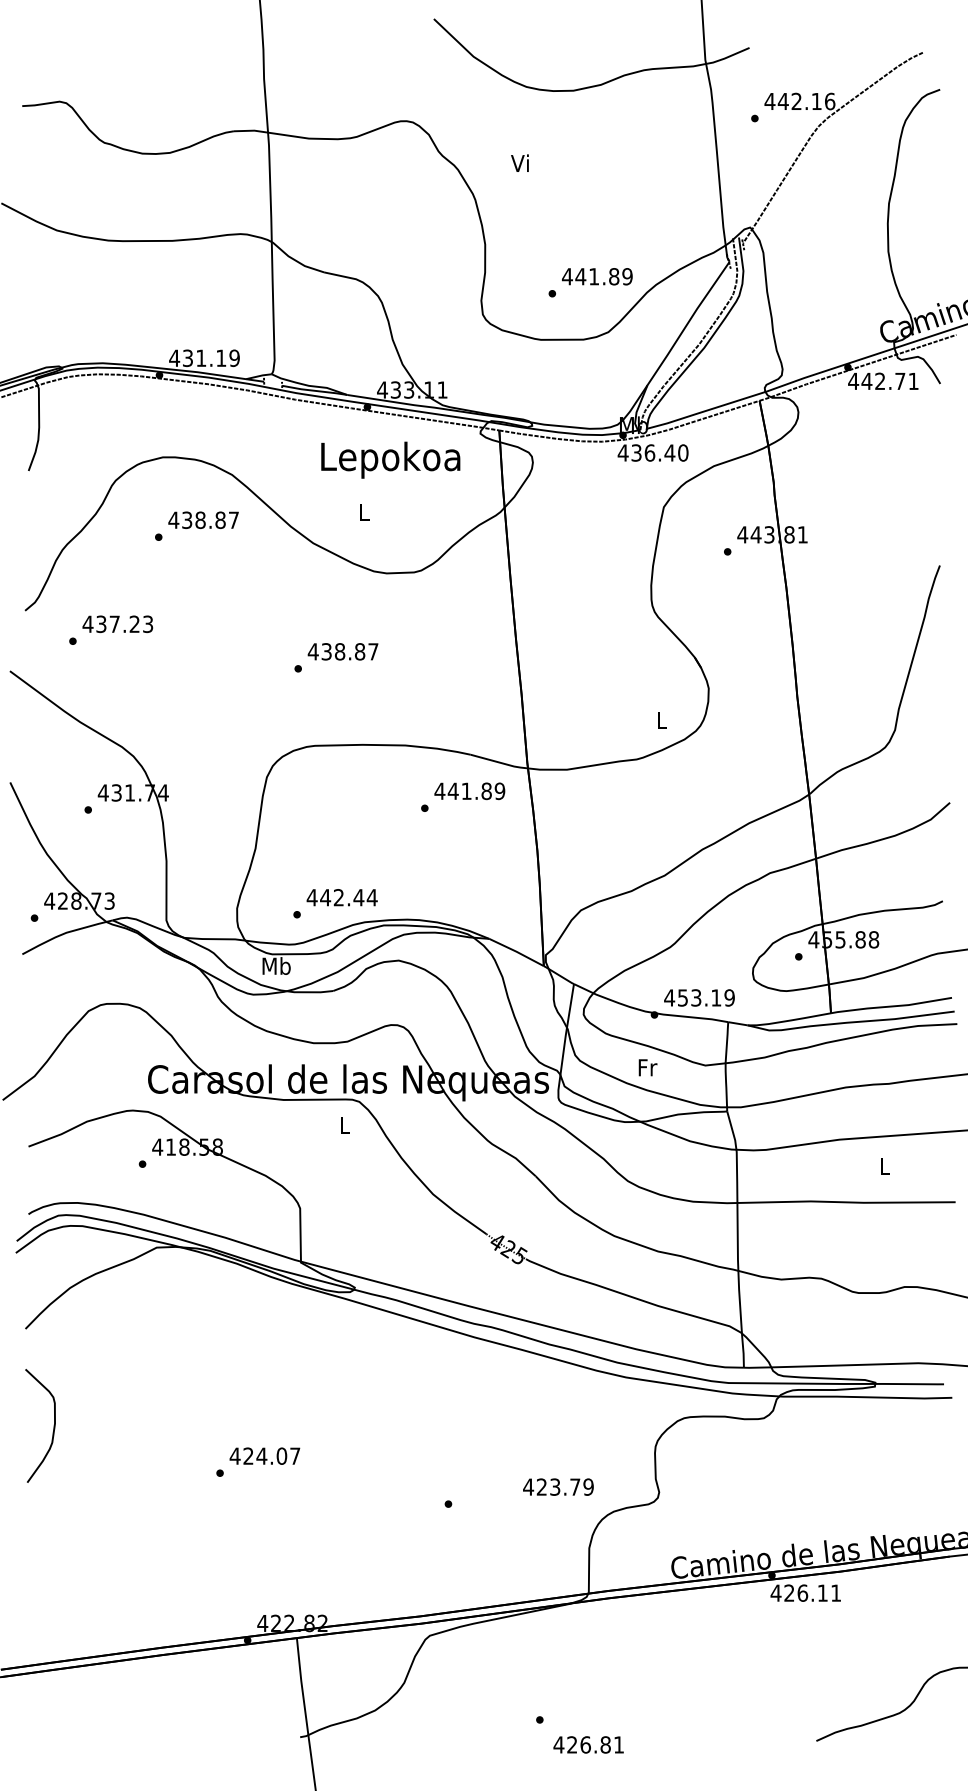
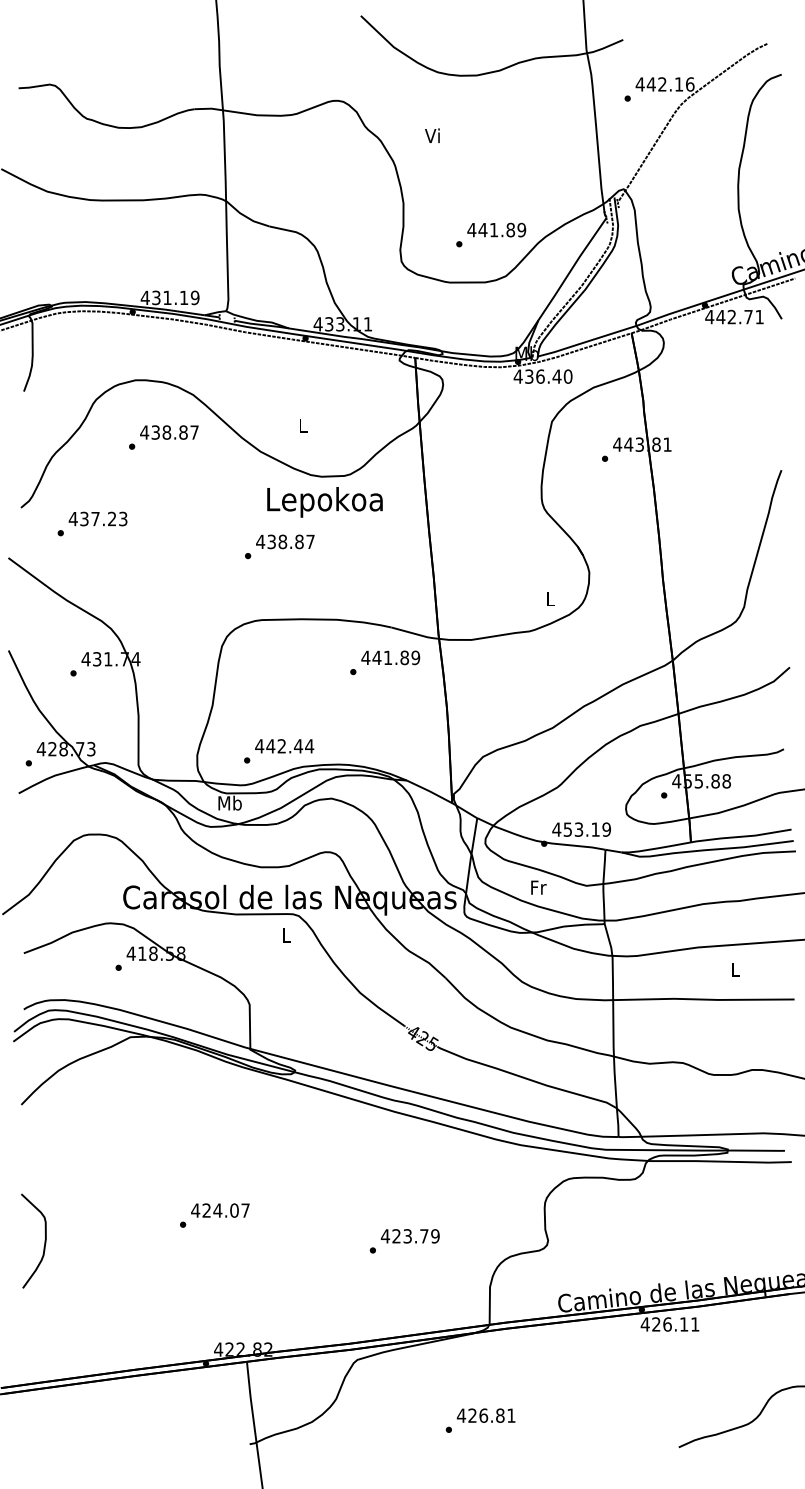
text: (390, 459) -> (324, 501), moved
curve: (53, 1425) -> (44, 1240), moved
text: (558, 1486) -> (410, 1235), moved
text: (588, 1744) -> (486, 1415), moved

